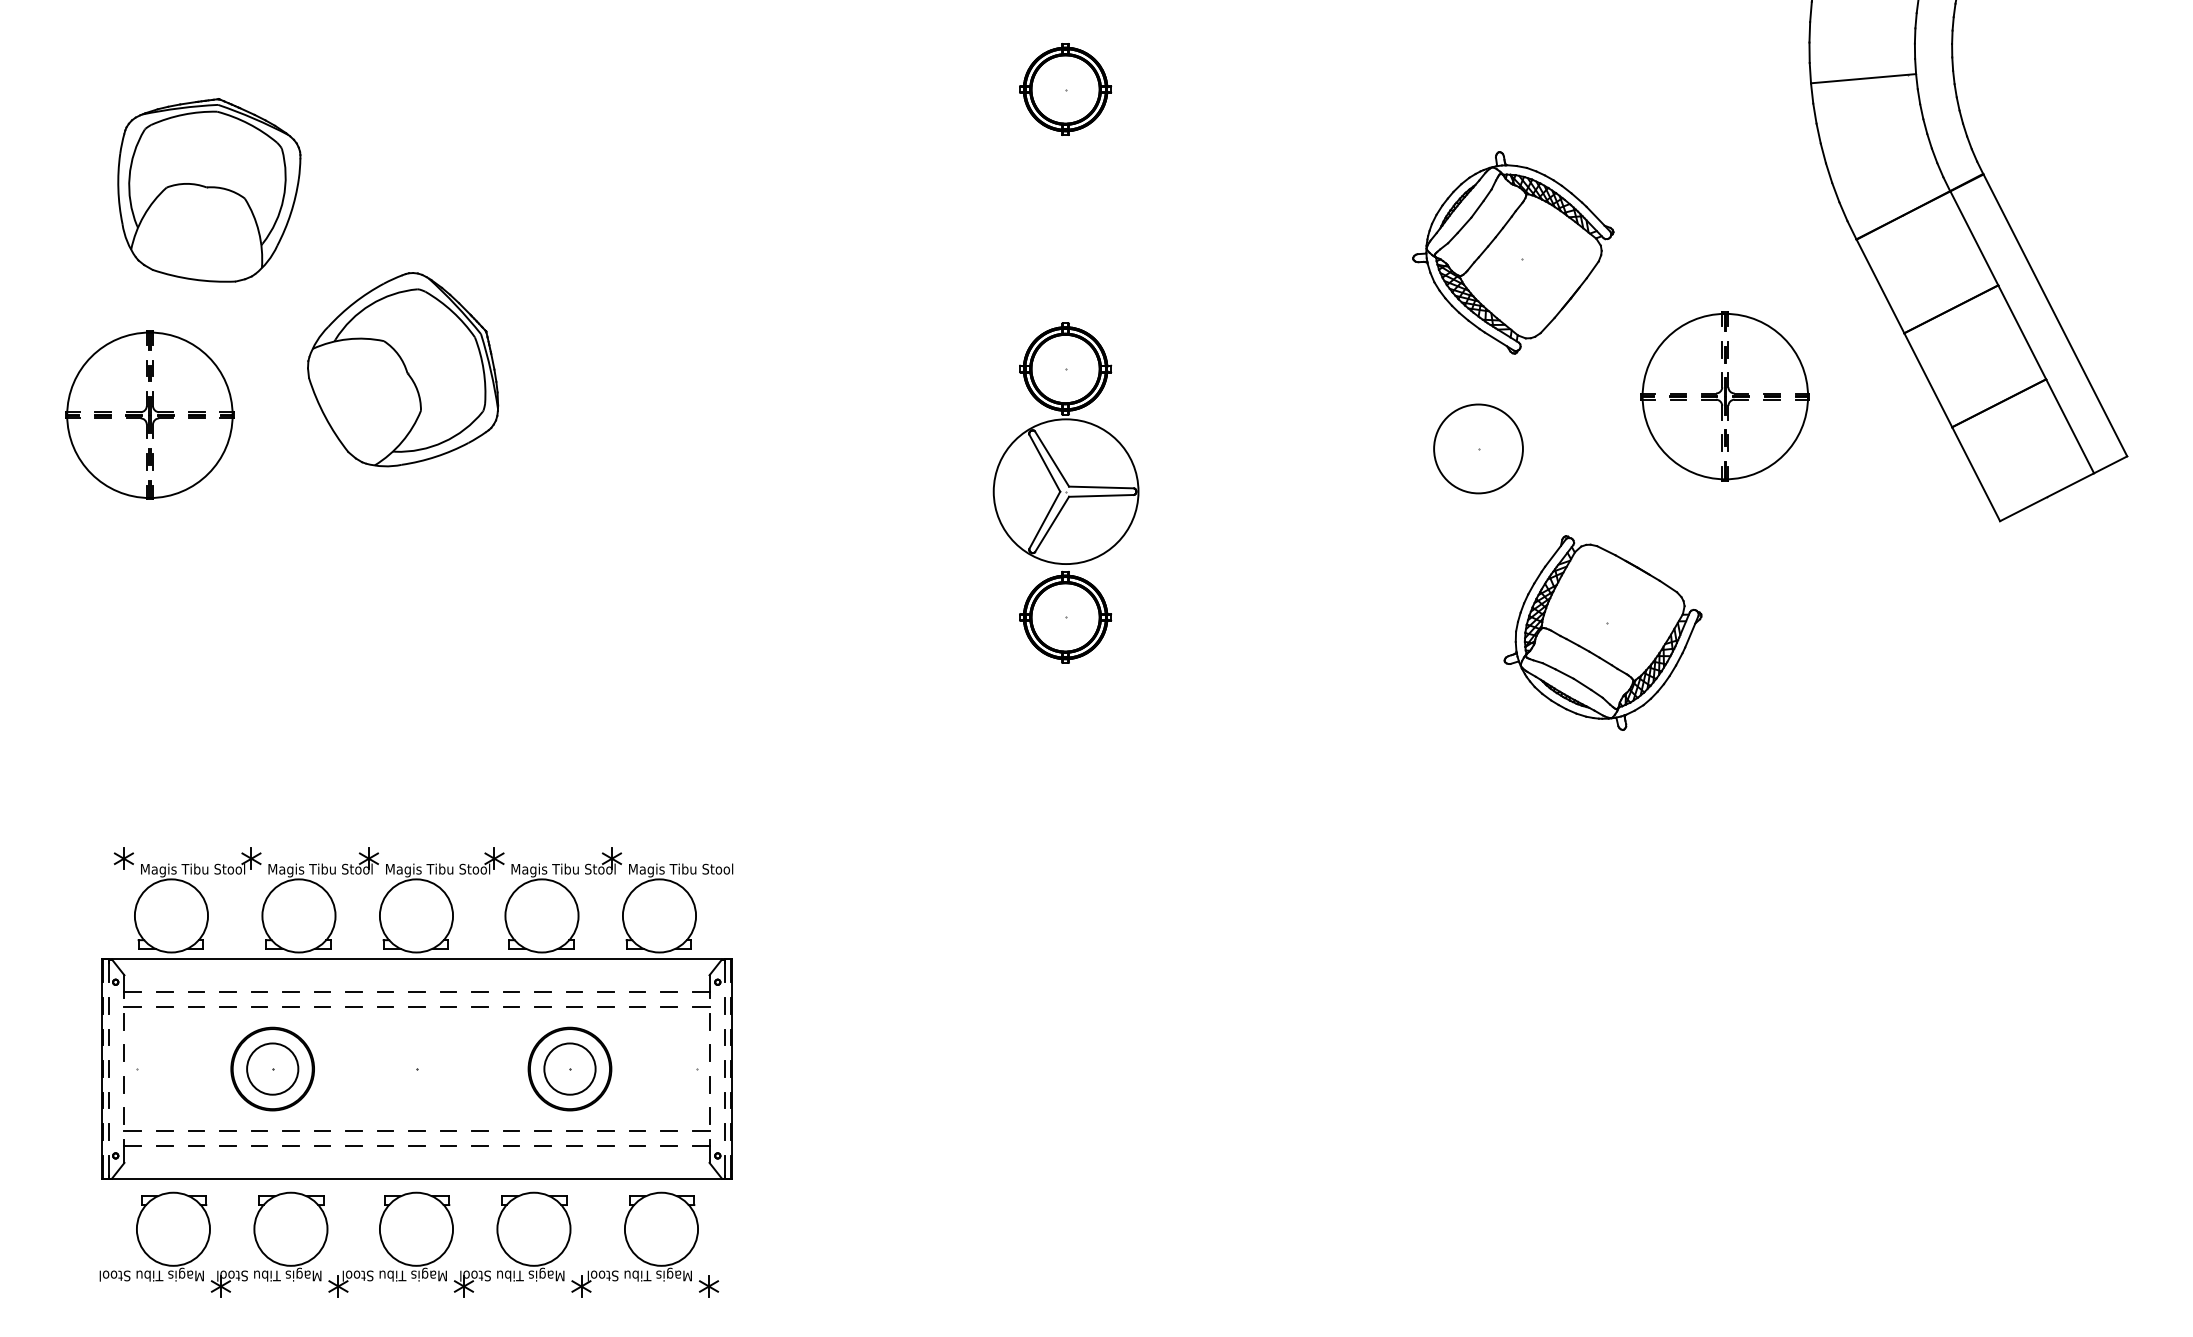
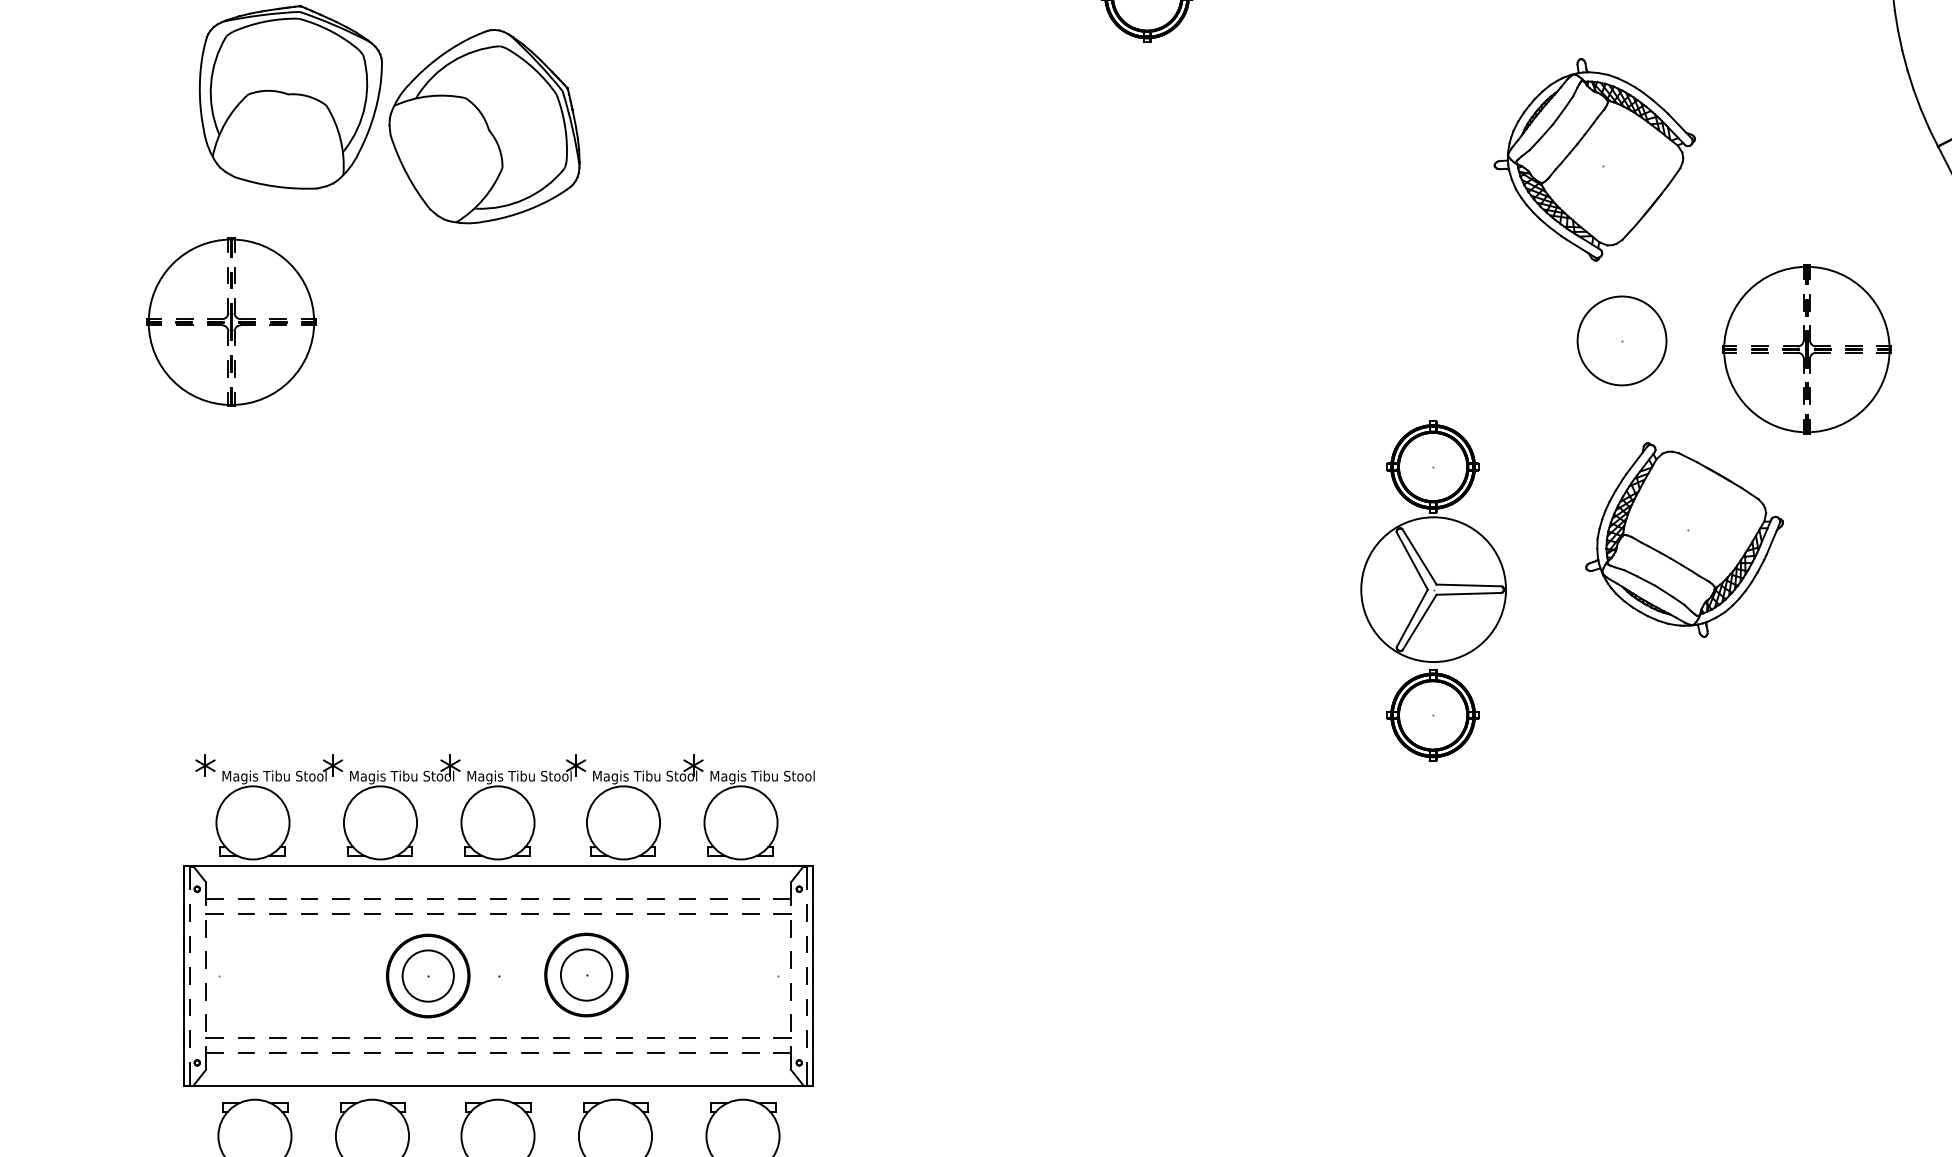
part: (403, 369) -> (485, 126), moved
part: (1724, 396) -> (1806, 349), moved
part: (1478, 448) -> (1622, 340), moved
part: (1065, 492) -> (1433, 590), moved
part: (272, 1068) -> (428, 975), moved
part: (569, 1068) -> (586, 974), moved

